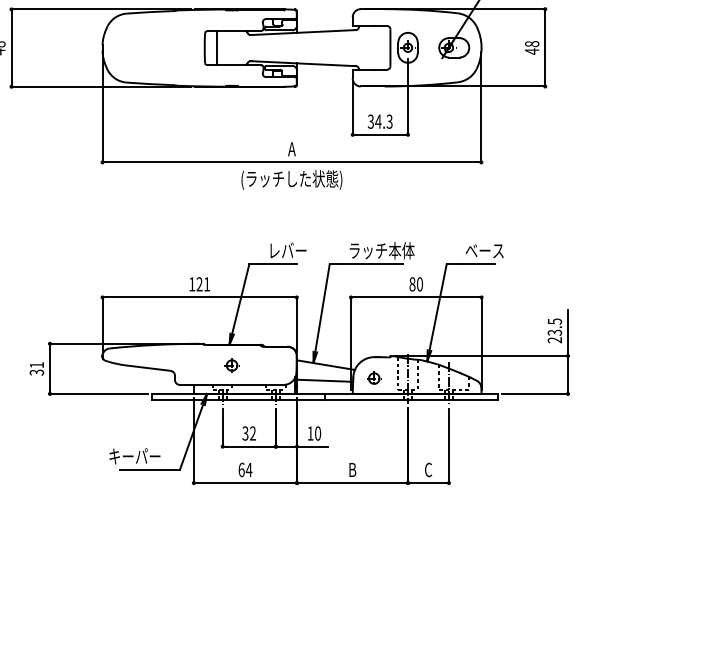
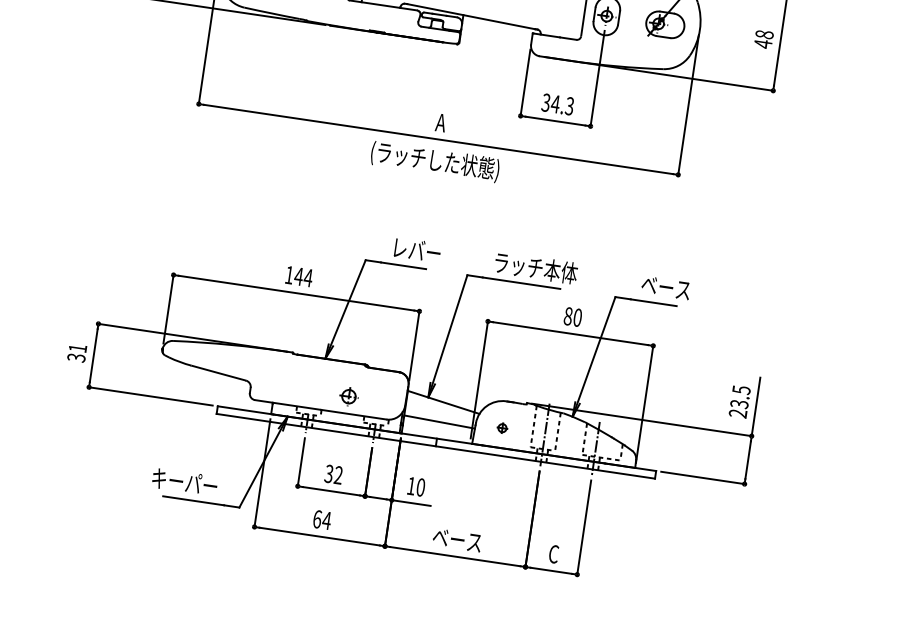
text: (203, 284) -> (303, 277), 121 -> 144
part: (231, 365) -> (348, 396), moved
part: (374, 377) -> (502, 427), size x0.6
text: (352, 470) -> (457, 540), B -> ベース

